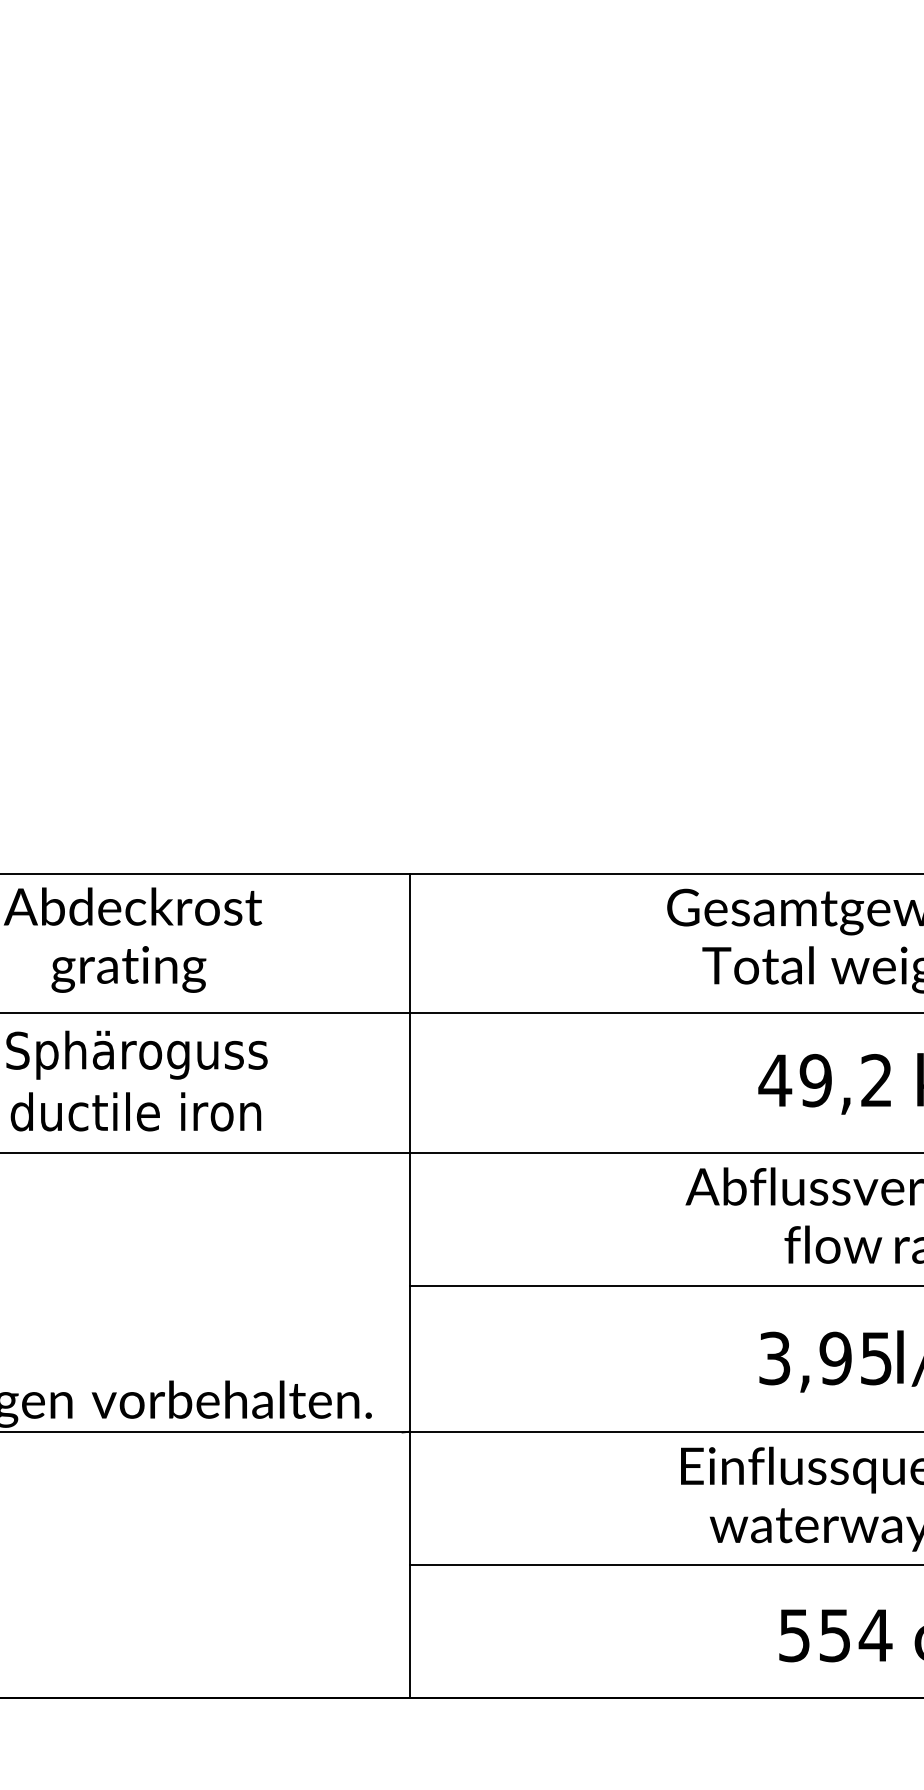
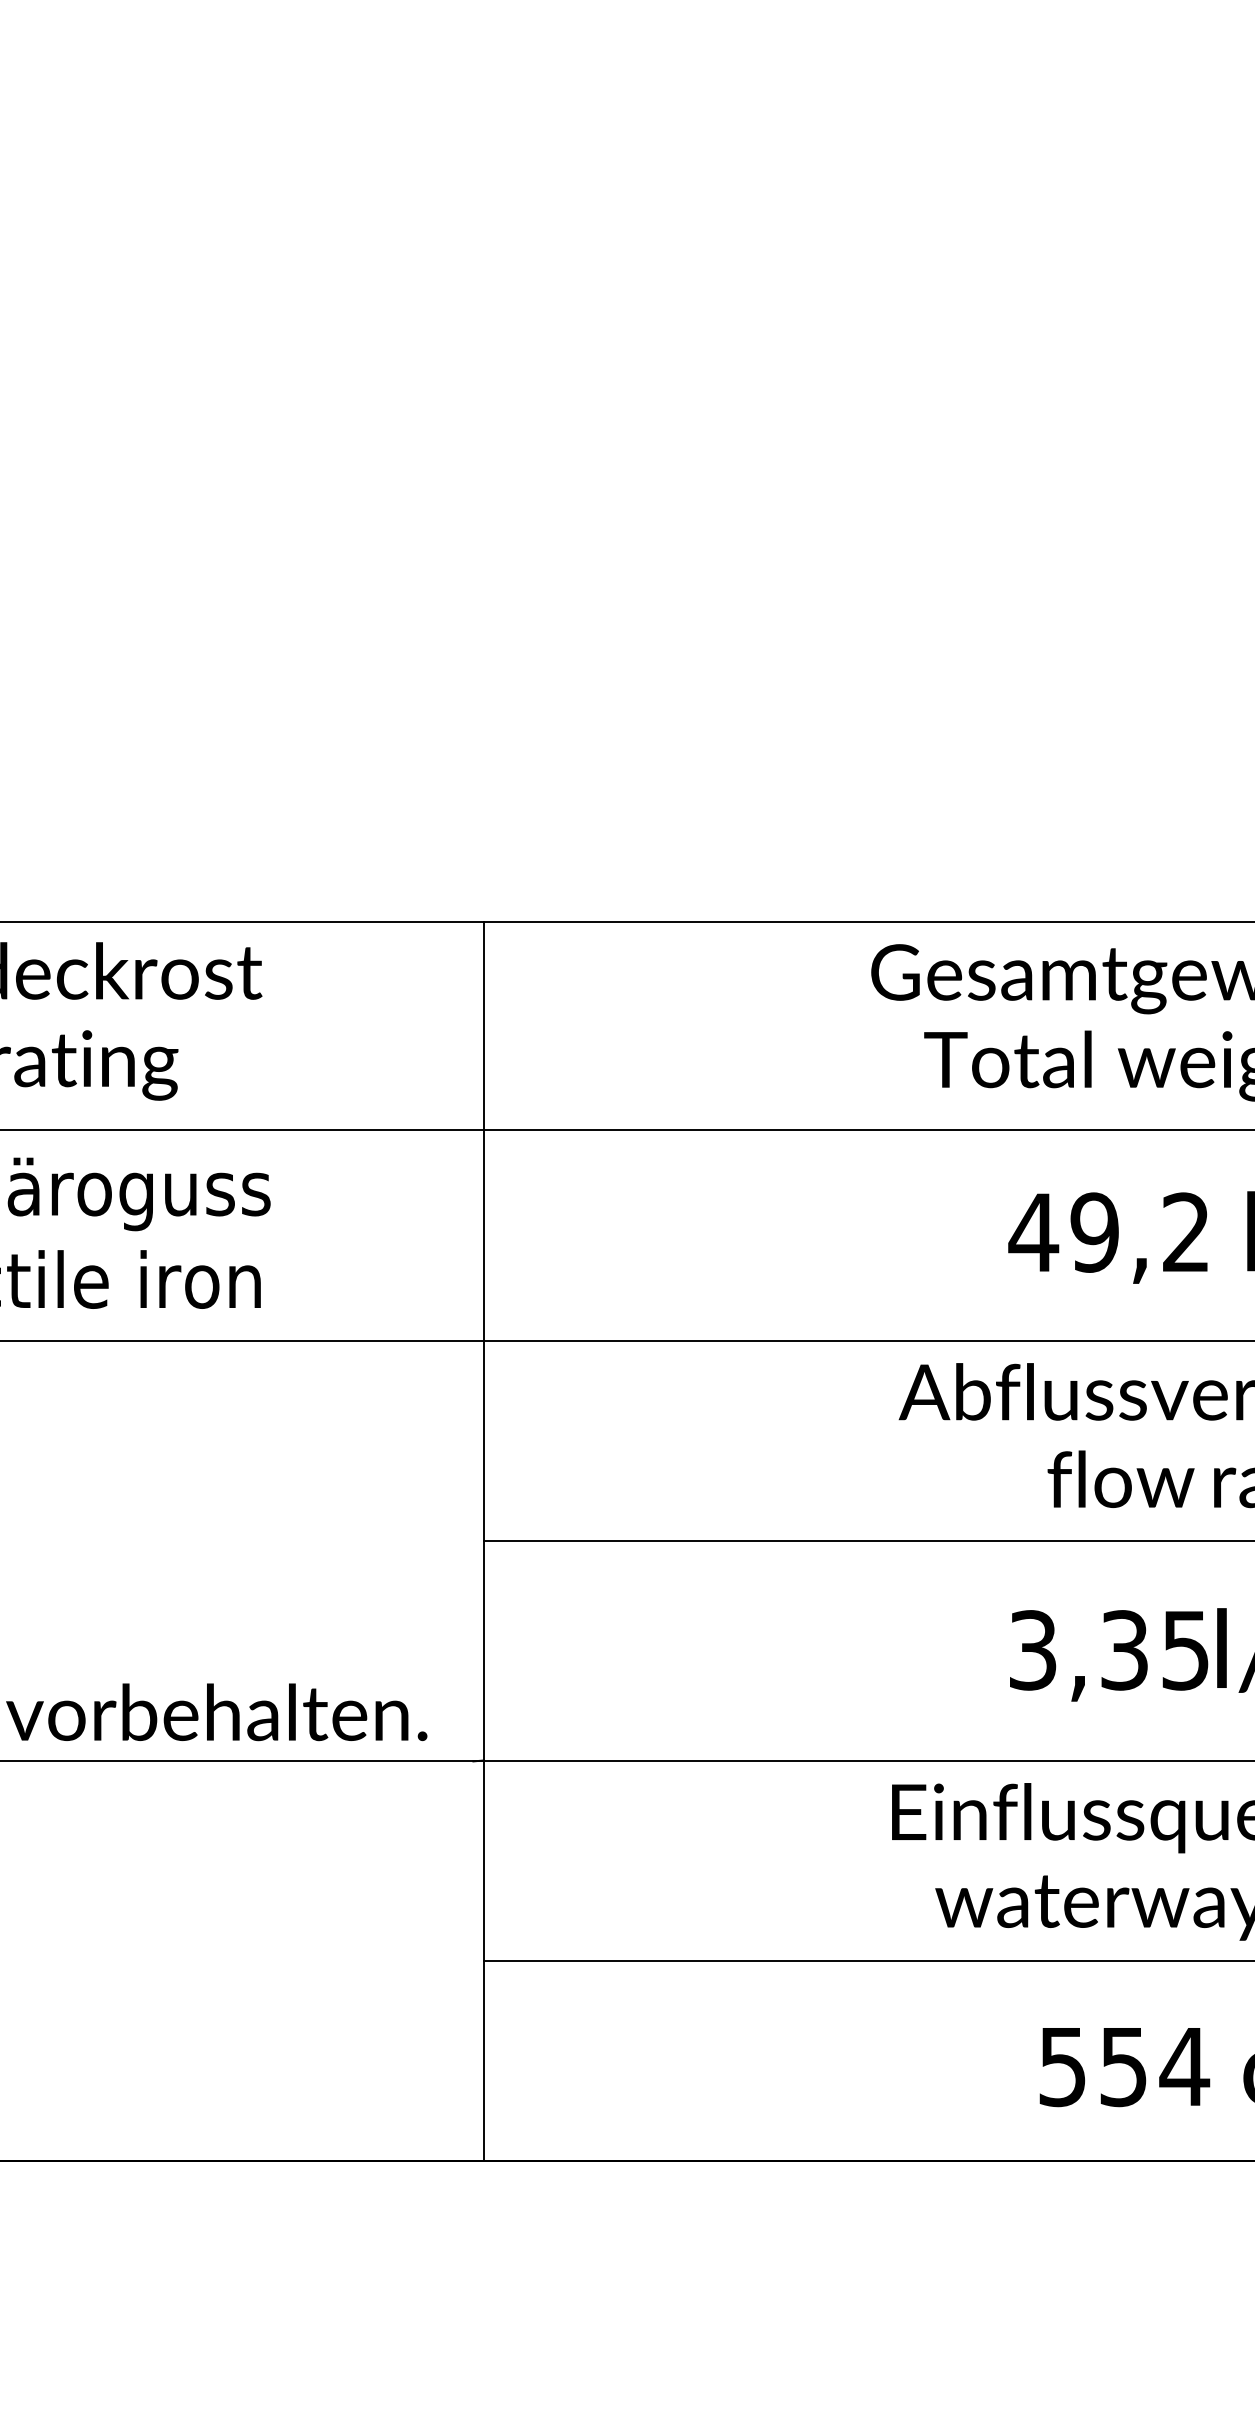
text: (835, 1358) -> (1124, 1650), 3,95 -> 3,35

